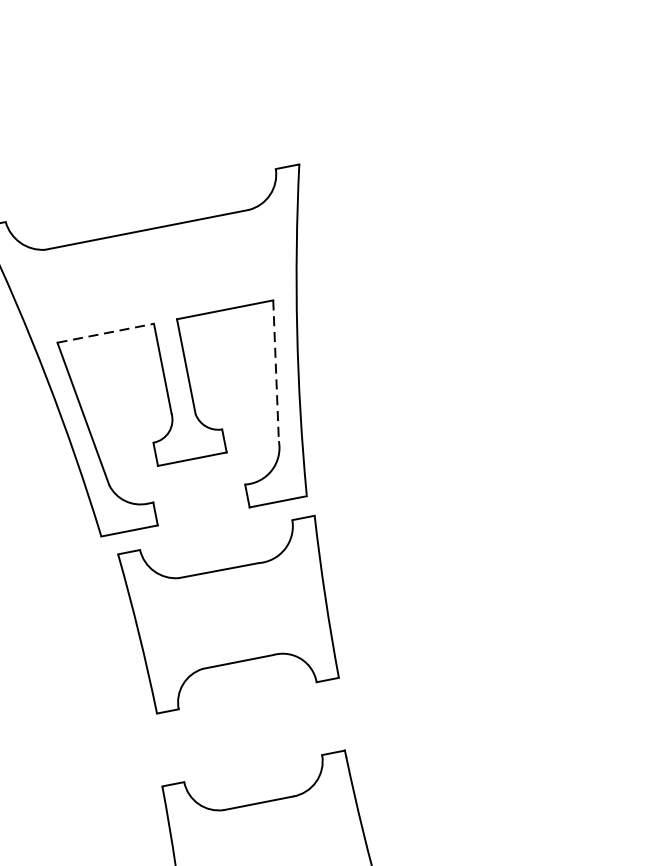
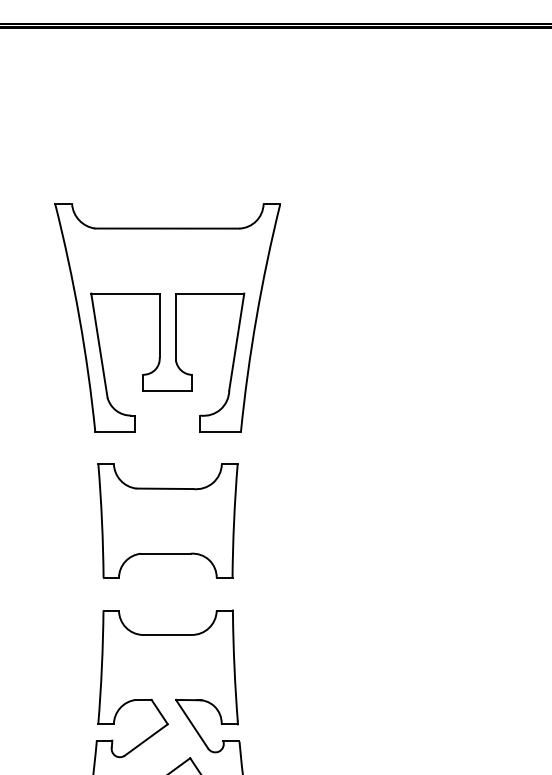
line: (105, 333) -> (125, 293), dashed -> solid
line: (275, 371) -> (236, 342), dashed -> solid
part: (231, 614) -> (167, 520), moved

